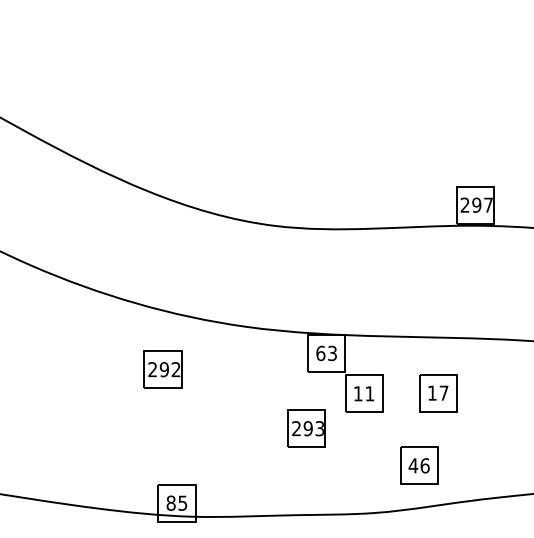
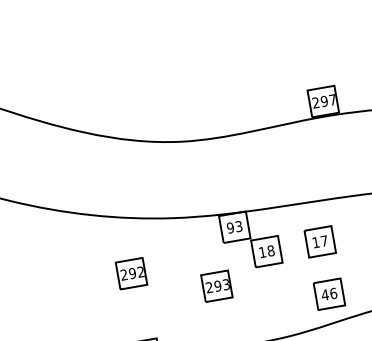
text: (320, 353) -> (230, 228), 63 -> 93
part: (162, 369) -> (131, 273), moved
text: (369, 393) -> (270, 250), 11 -> 18
part: (306, 428) -> (216, 286), moved
part: (419, 465) -> (329, 294), moved

